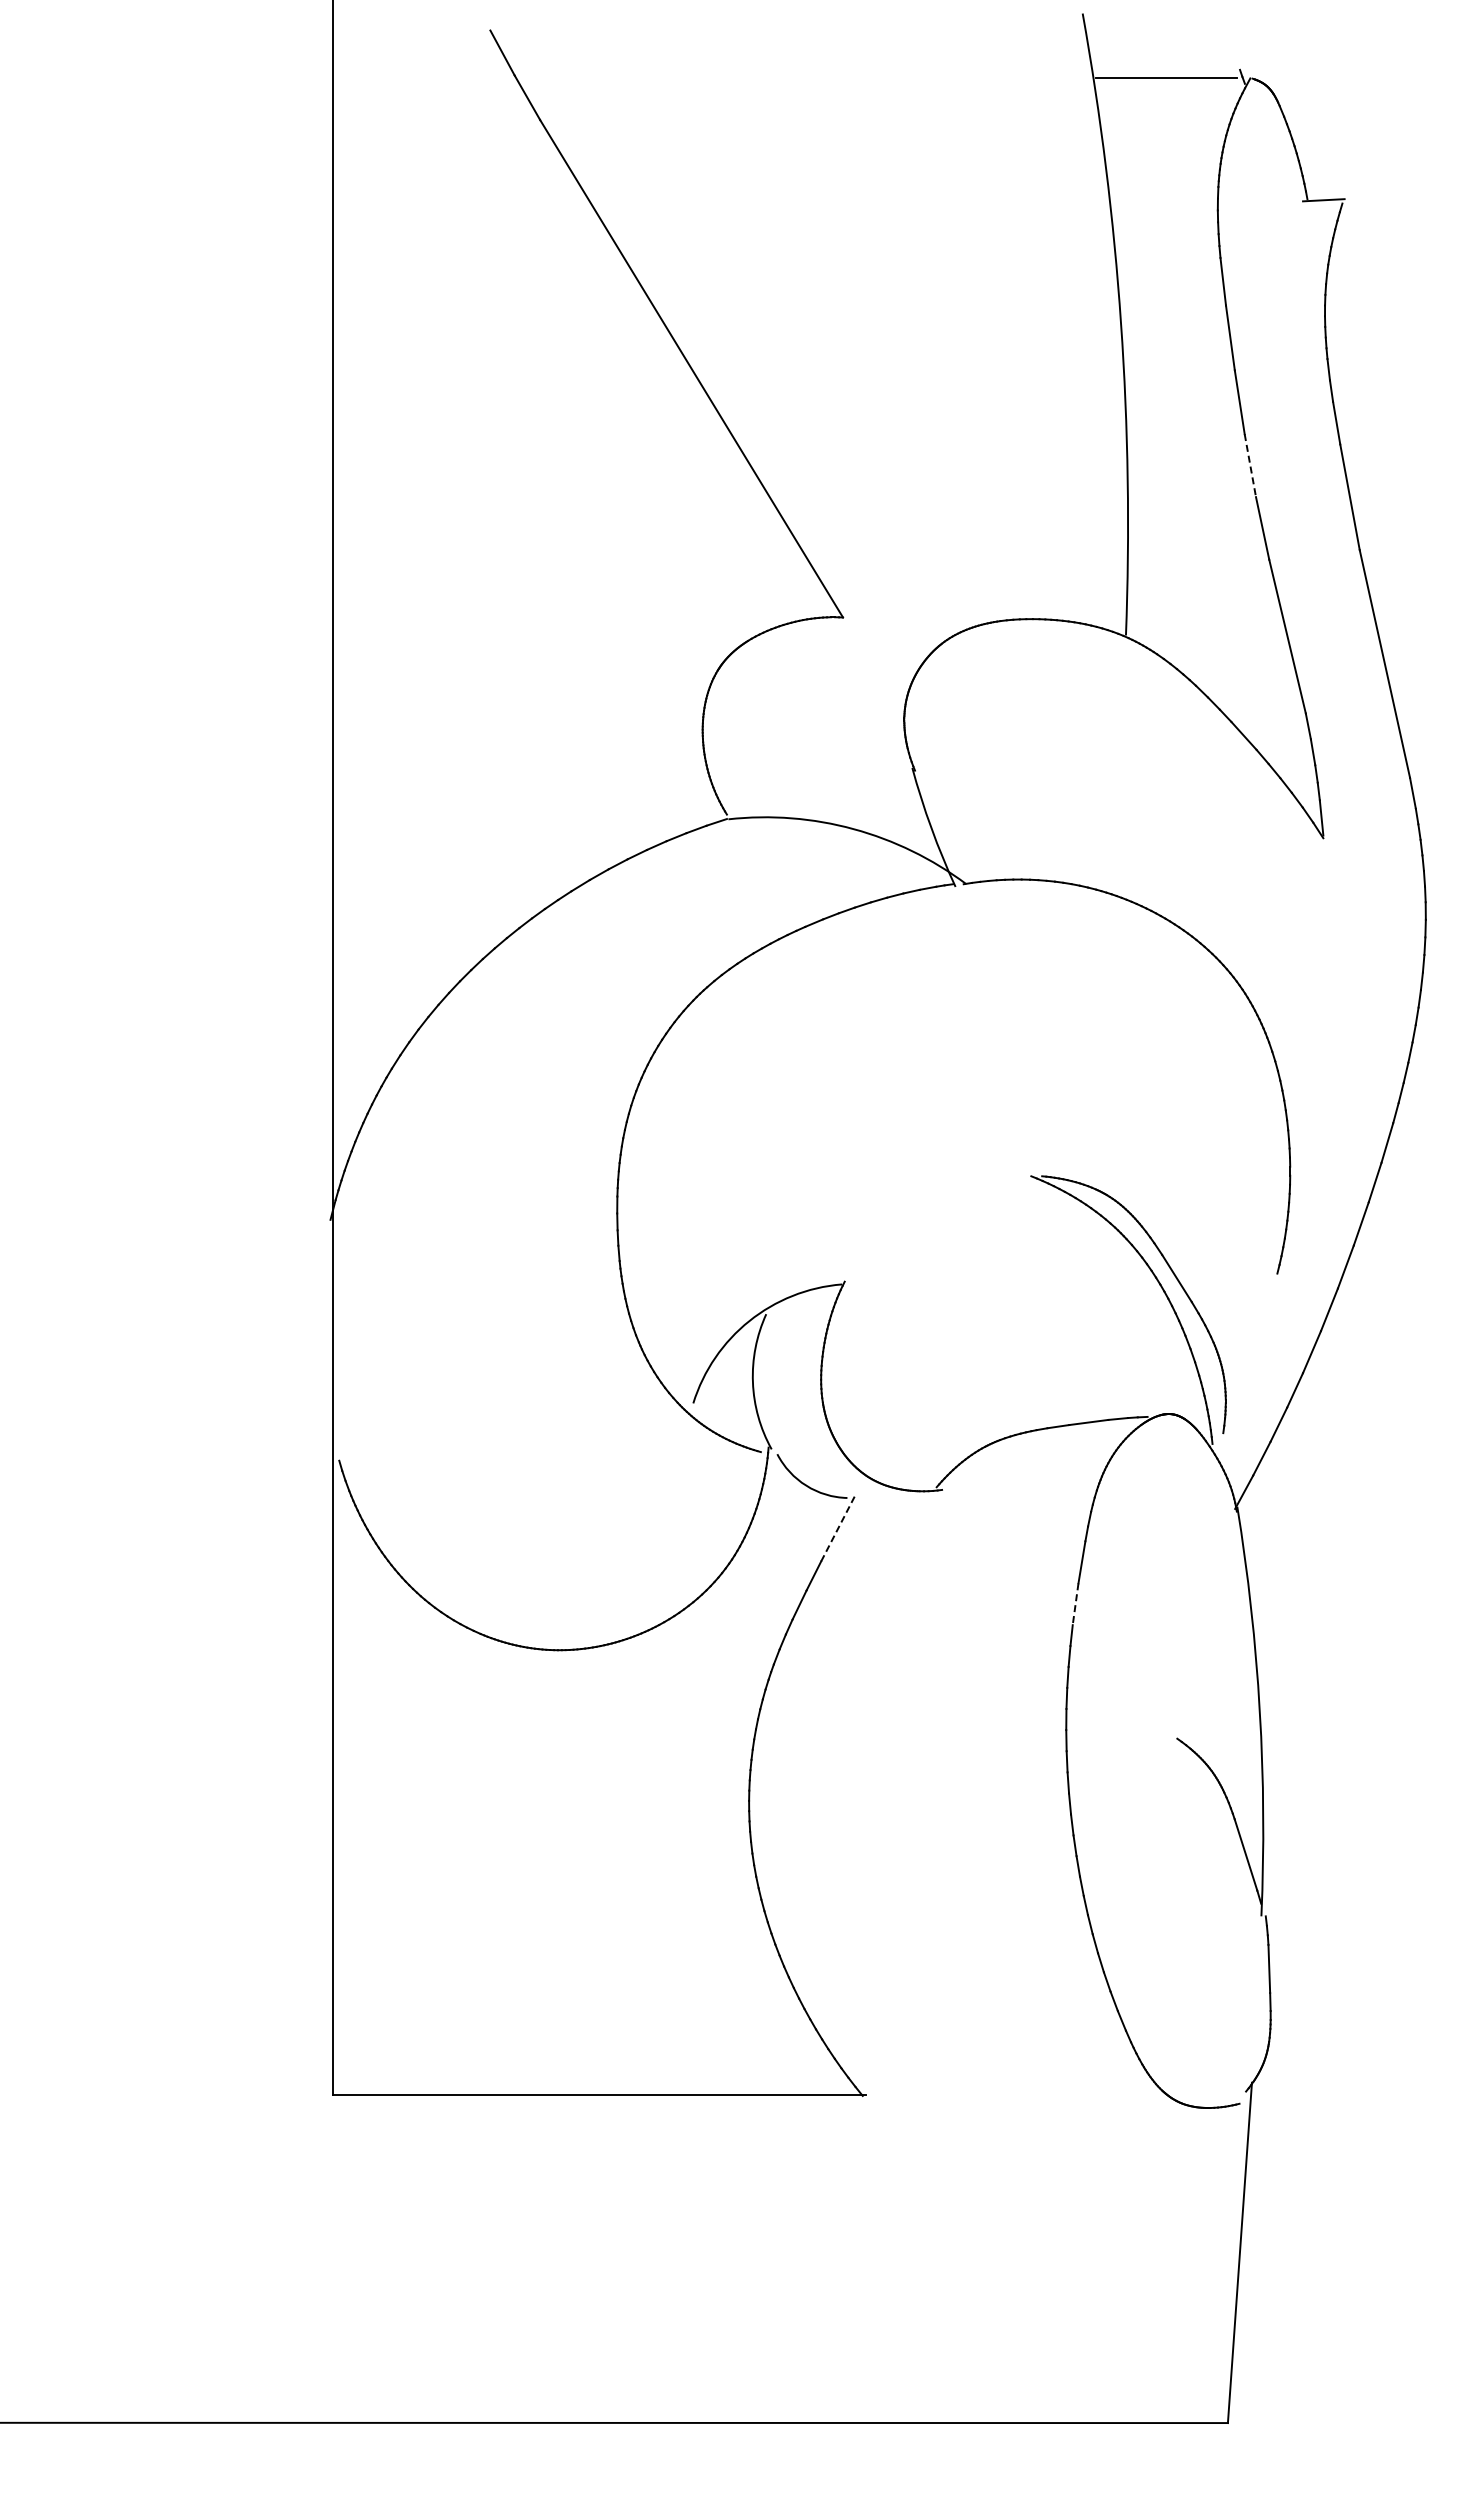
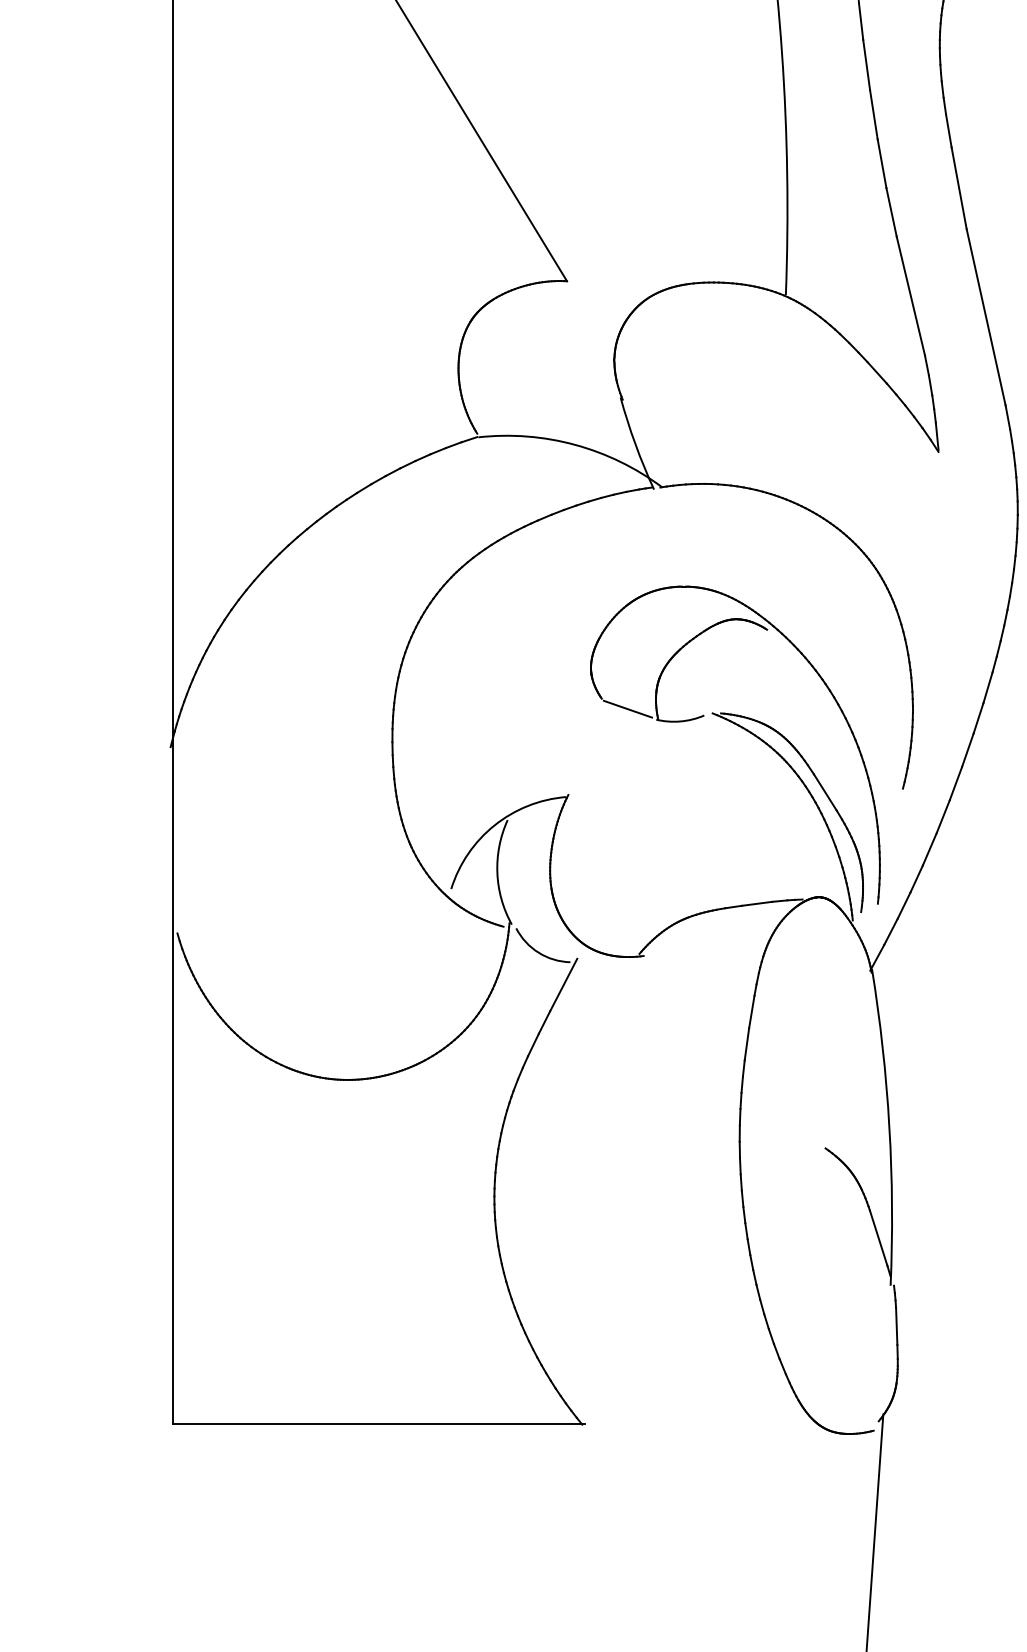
line: (1250, 466) -> (882, 164), dashed -> solid
part: (1020, 1179) -> (704, 715), added
line: (838, 1527) -> (563, 985), dashed -> solid
line: (1075, 1604) -> (746, 1044), dashed -> solid

